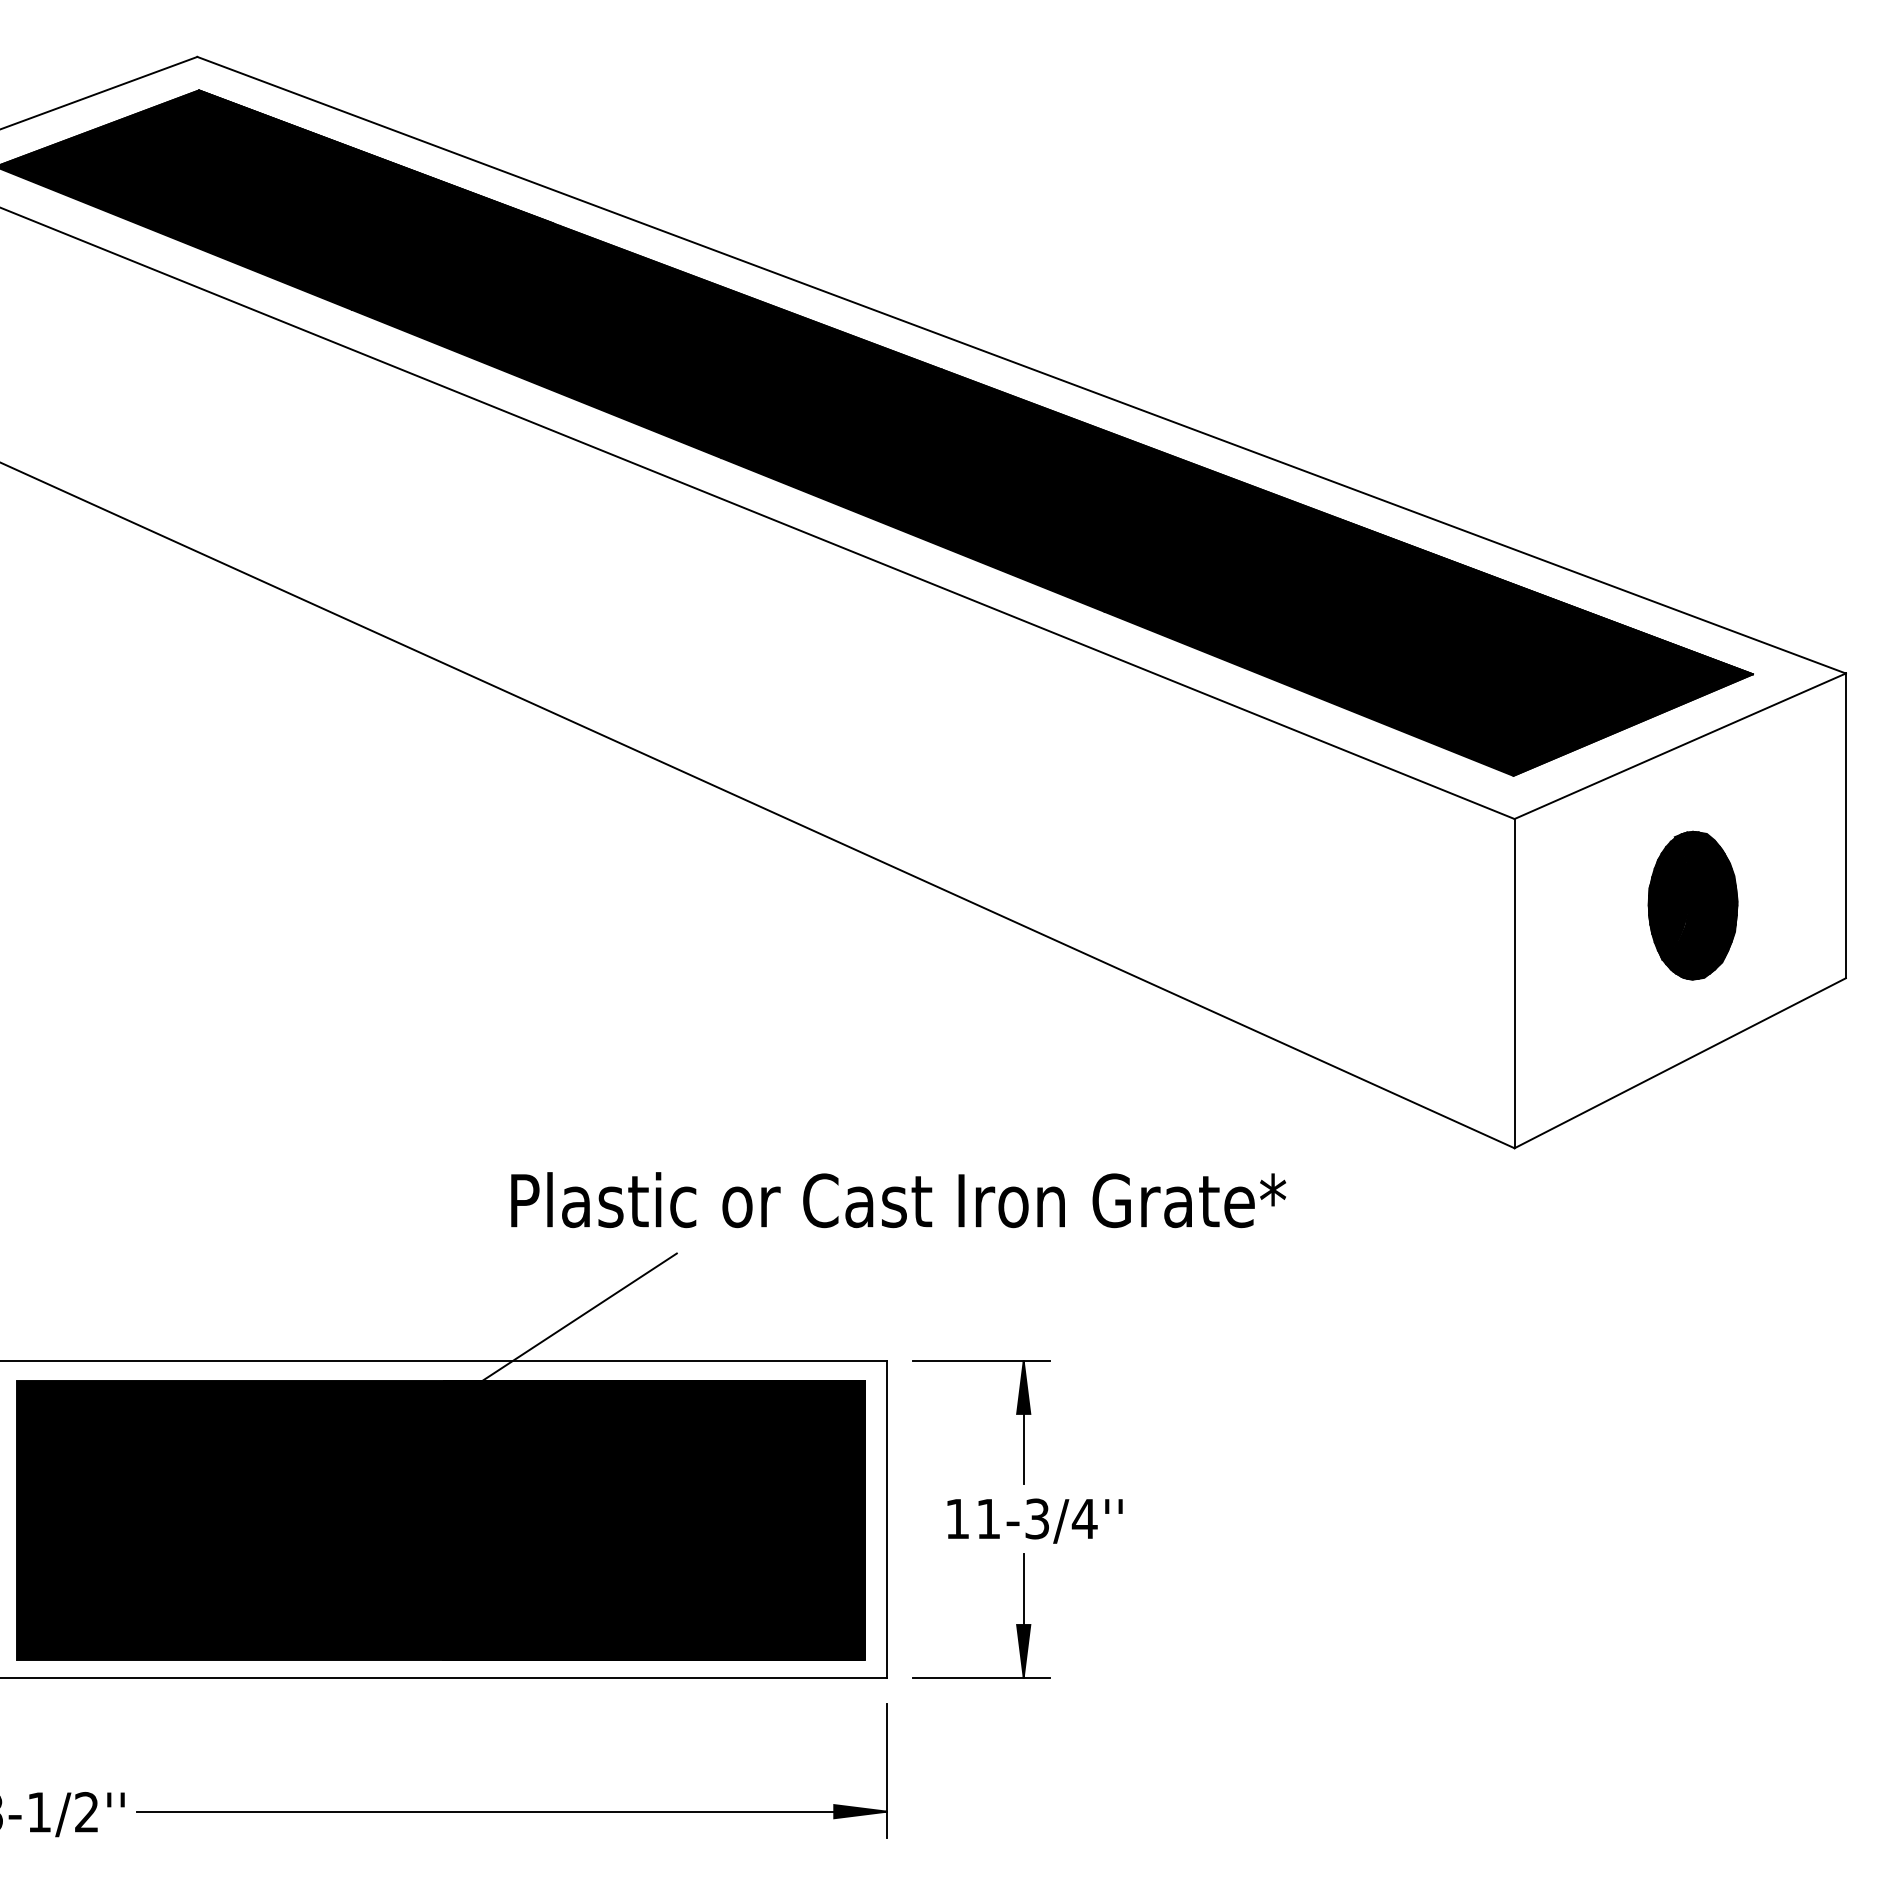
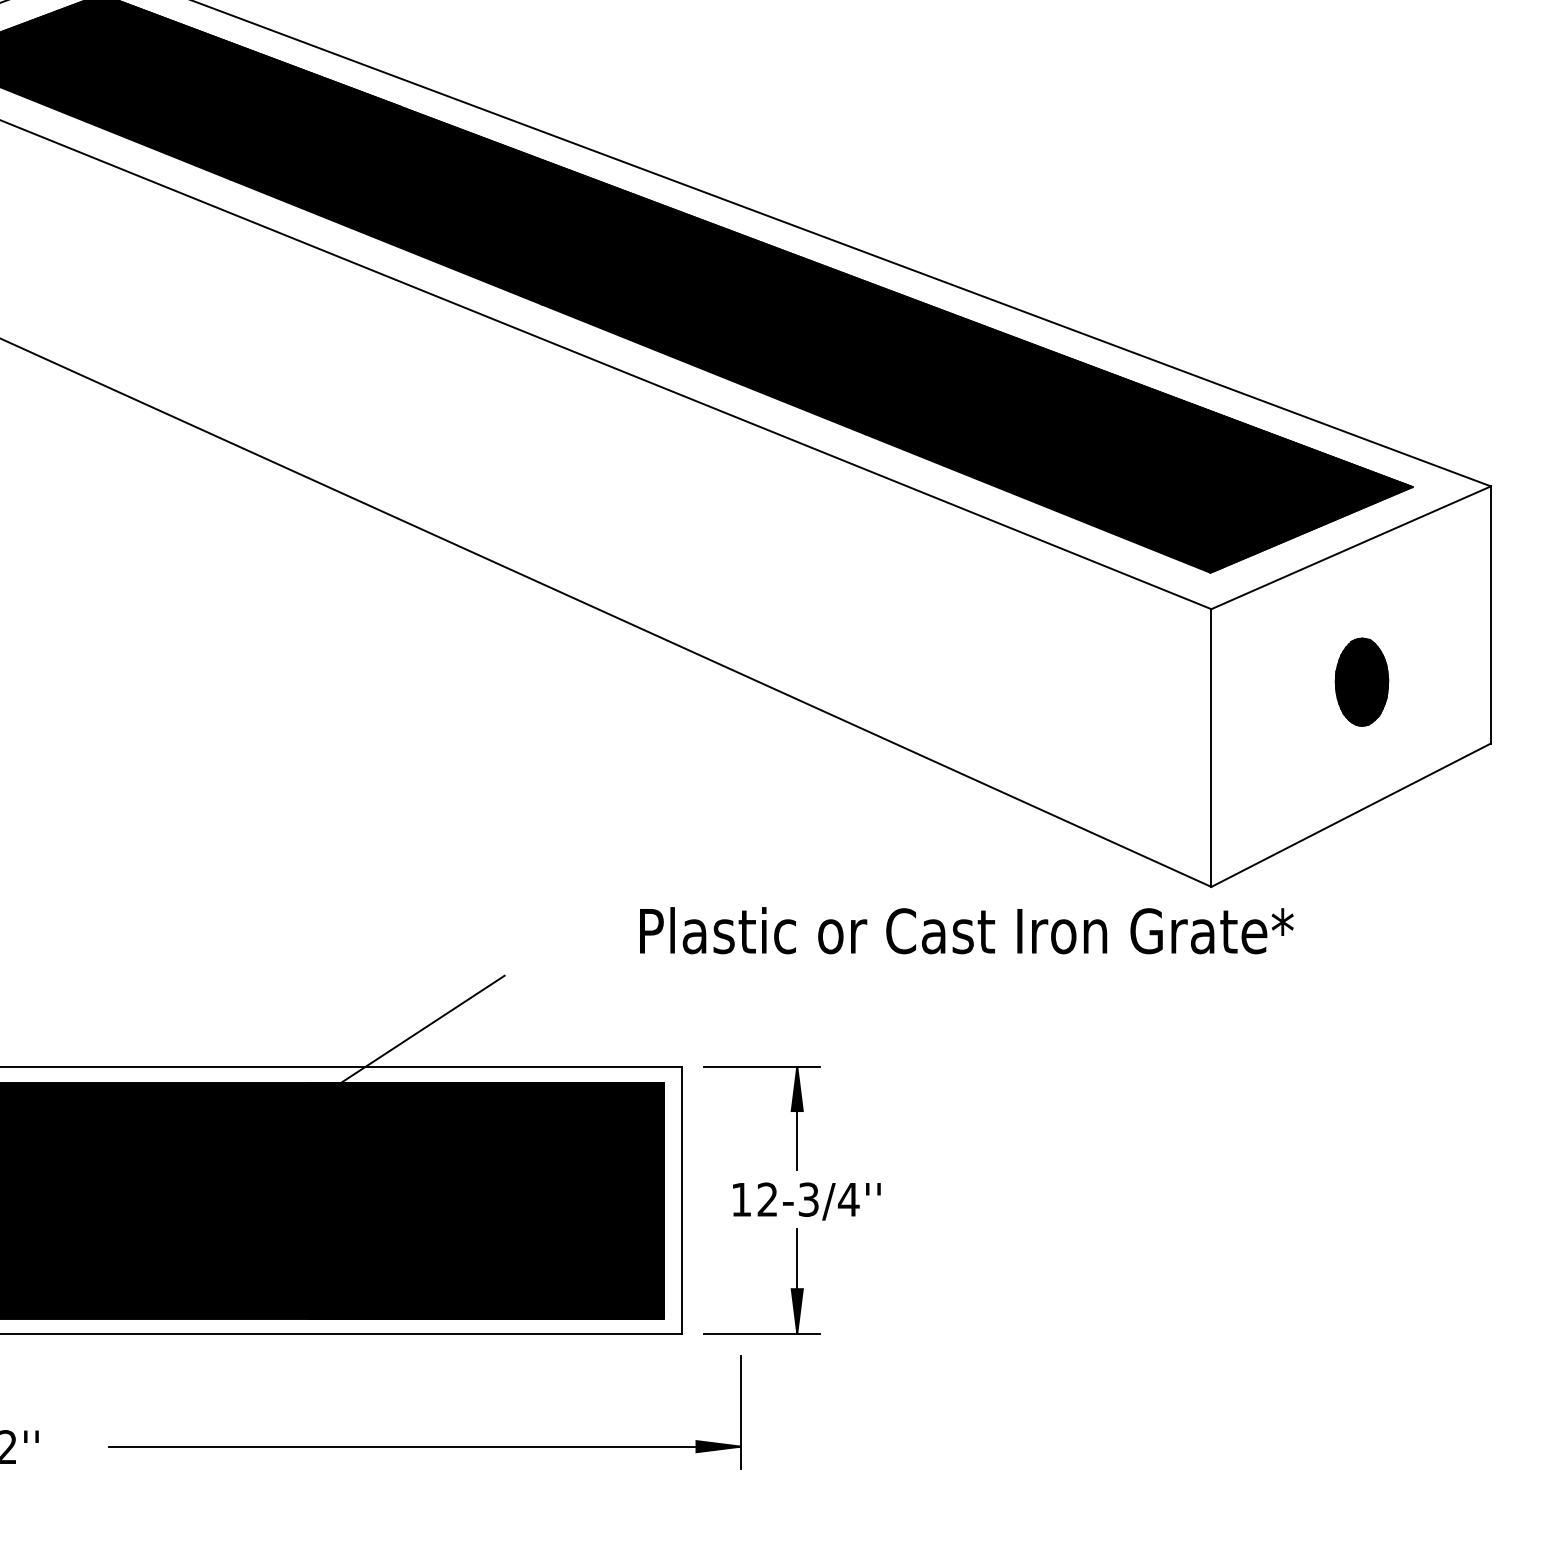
part: (1692, 905) -> (1361, 682), size x0.7
text: (898, 1200) -> (966, 931), moved
text: (987, 1518) -> (766, 1199), 11-3/4'' -> 12-3/4''
part: (511, 1811) -> (424, 1446), moved

